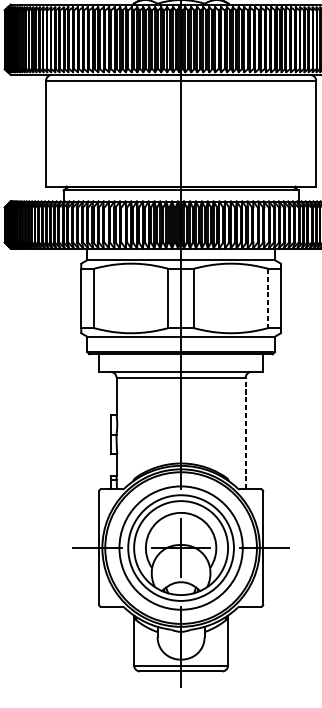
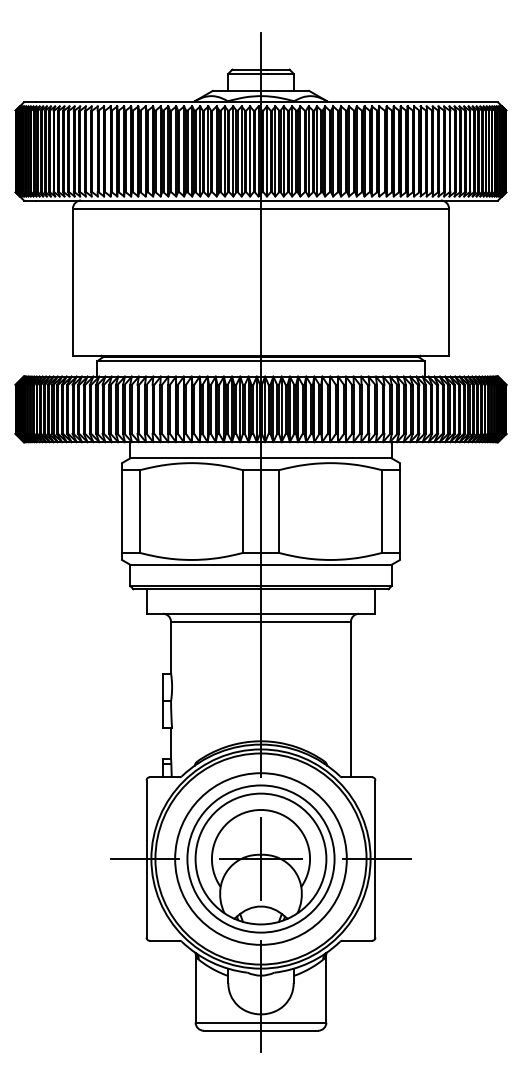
line: (268, 299) -> (382, 512), dashed -> solid
line: (245, 433) -> (350, 699), dashed -> solid

